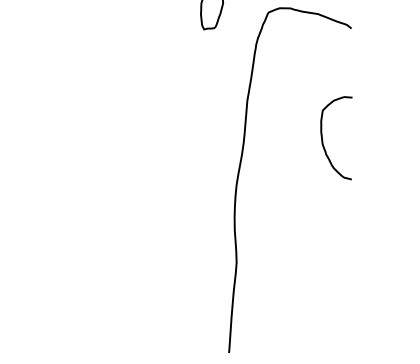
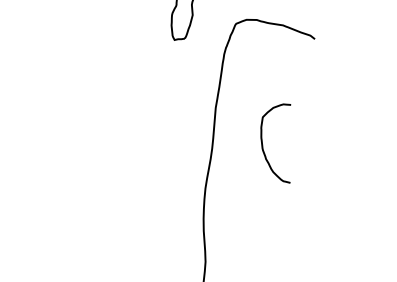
curve: (323, 140) -> (263, 145), moved

